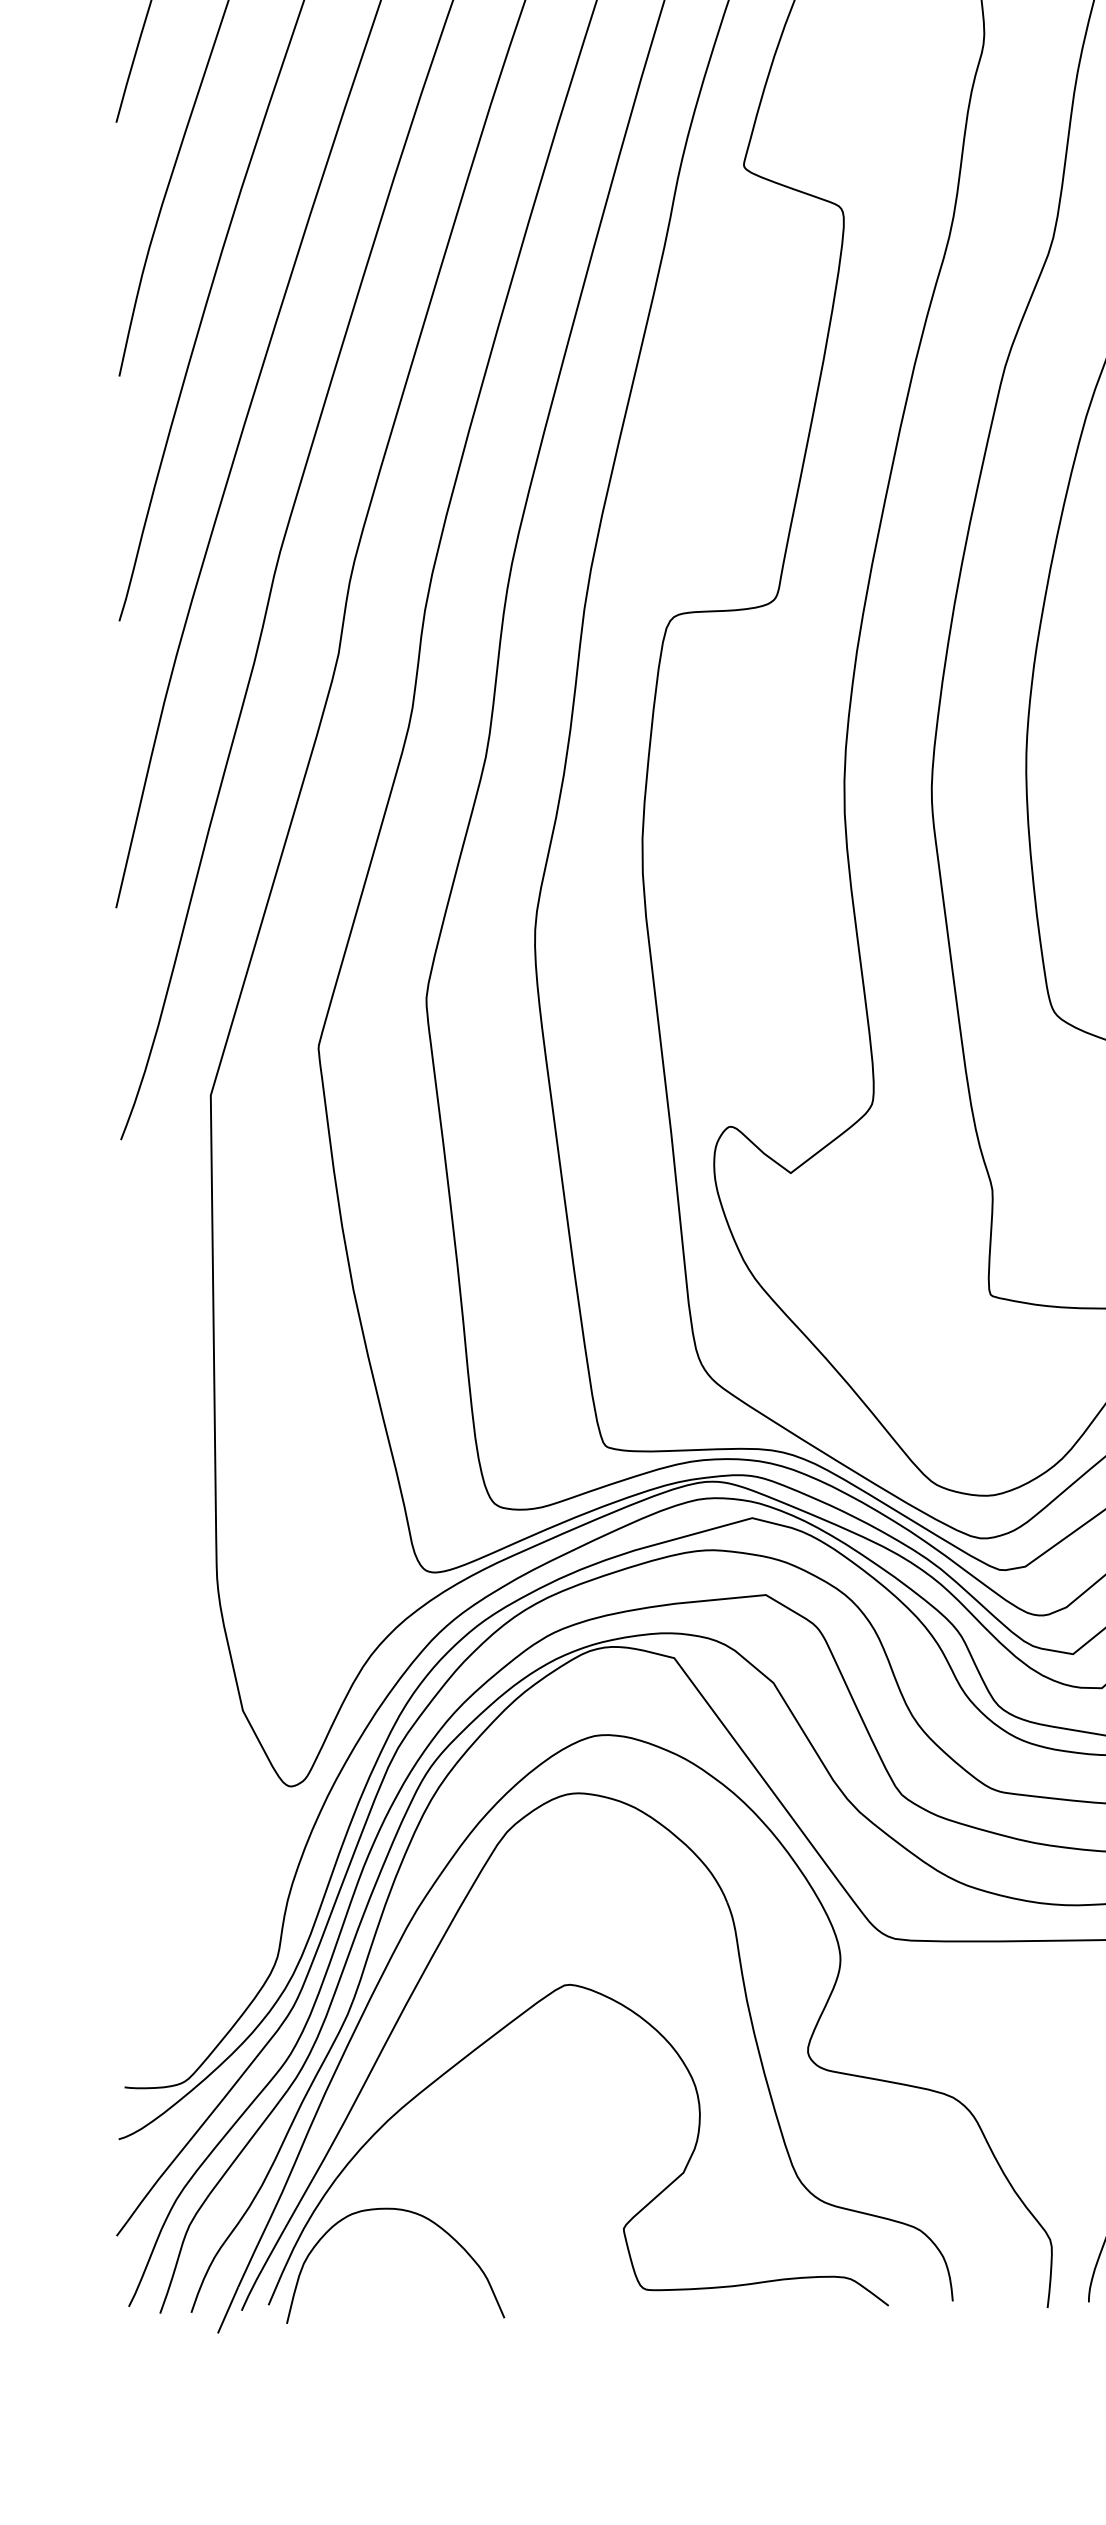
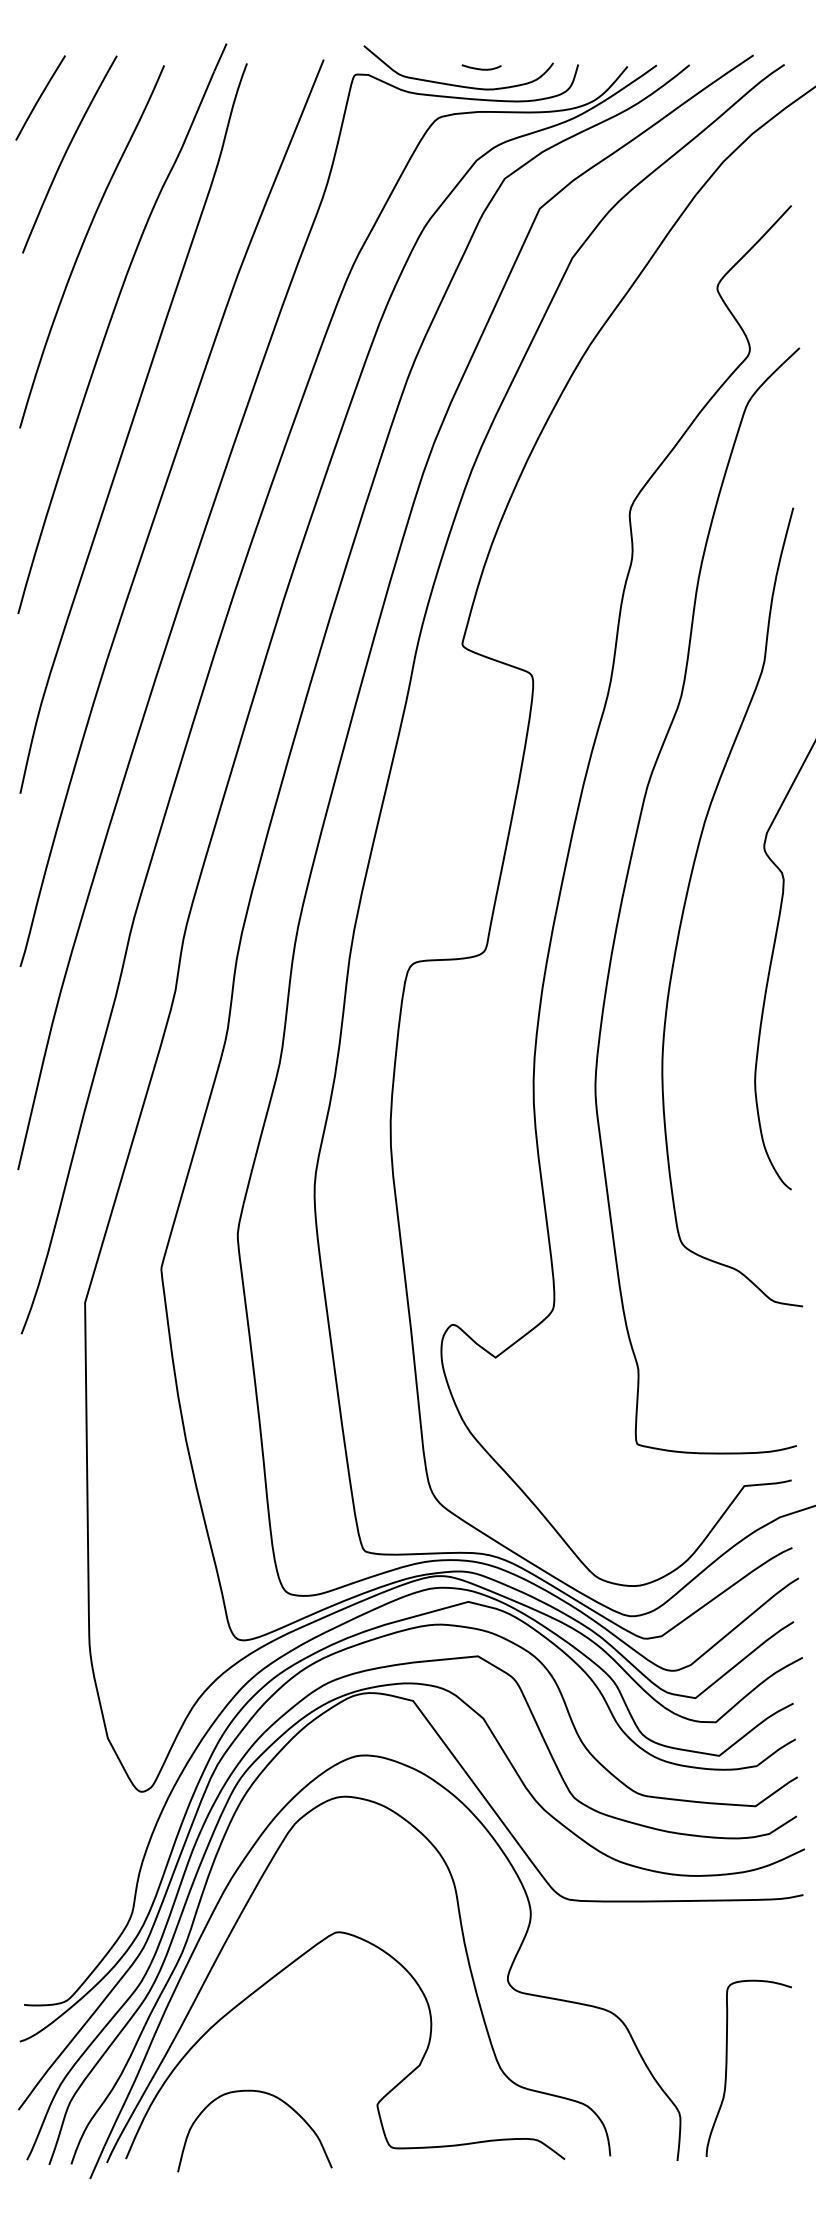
curve: (406, 2212) -> (262, 2093), moved

